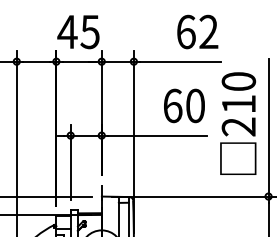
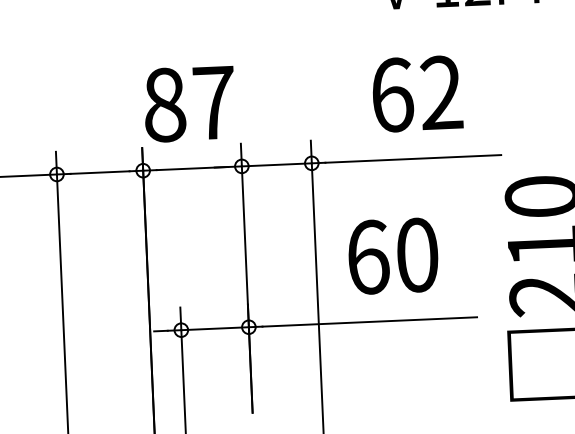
text: (197, 31) -> (416, 92), moved
text: (78, 32) -> (188, 105), 45 -> 87
text: (184, 105) -> (393, 255), moved

